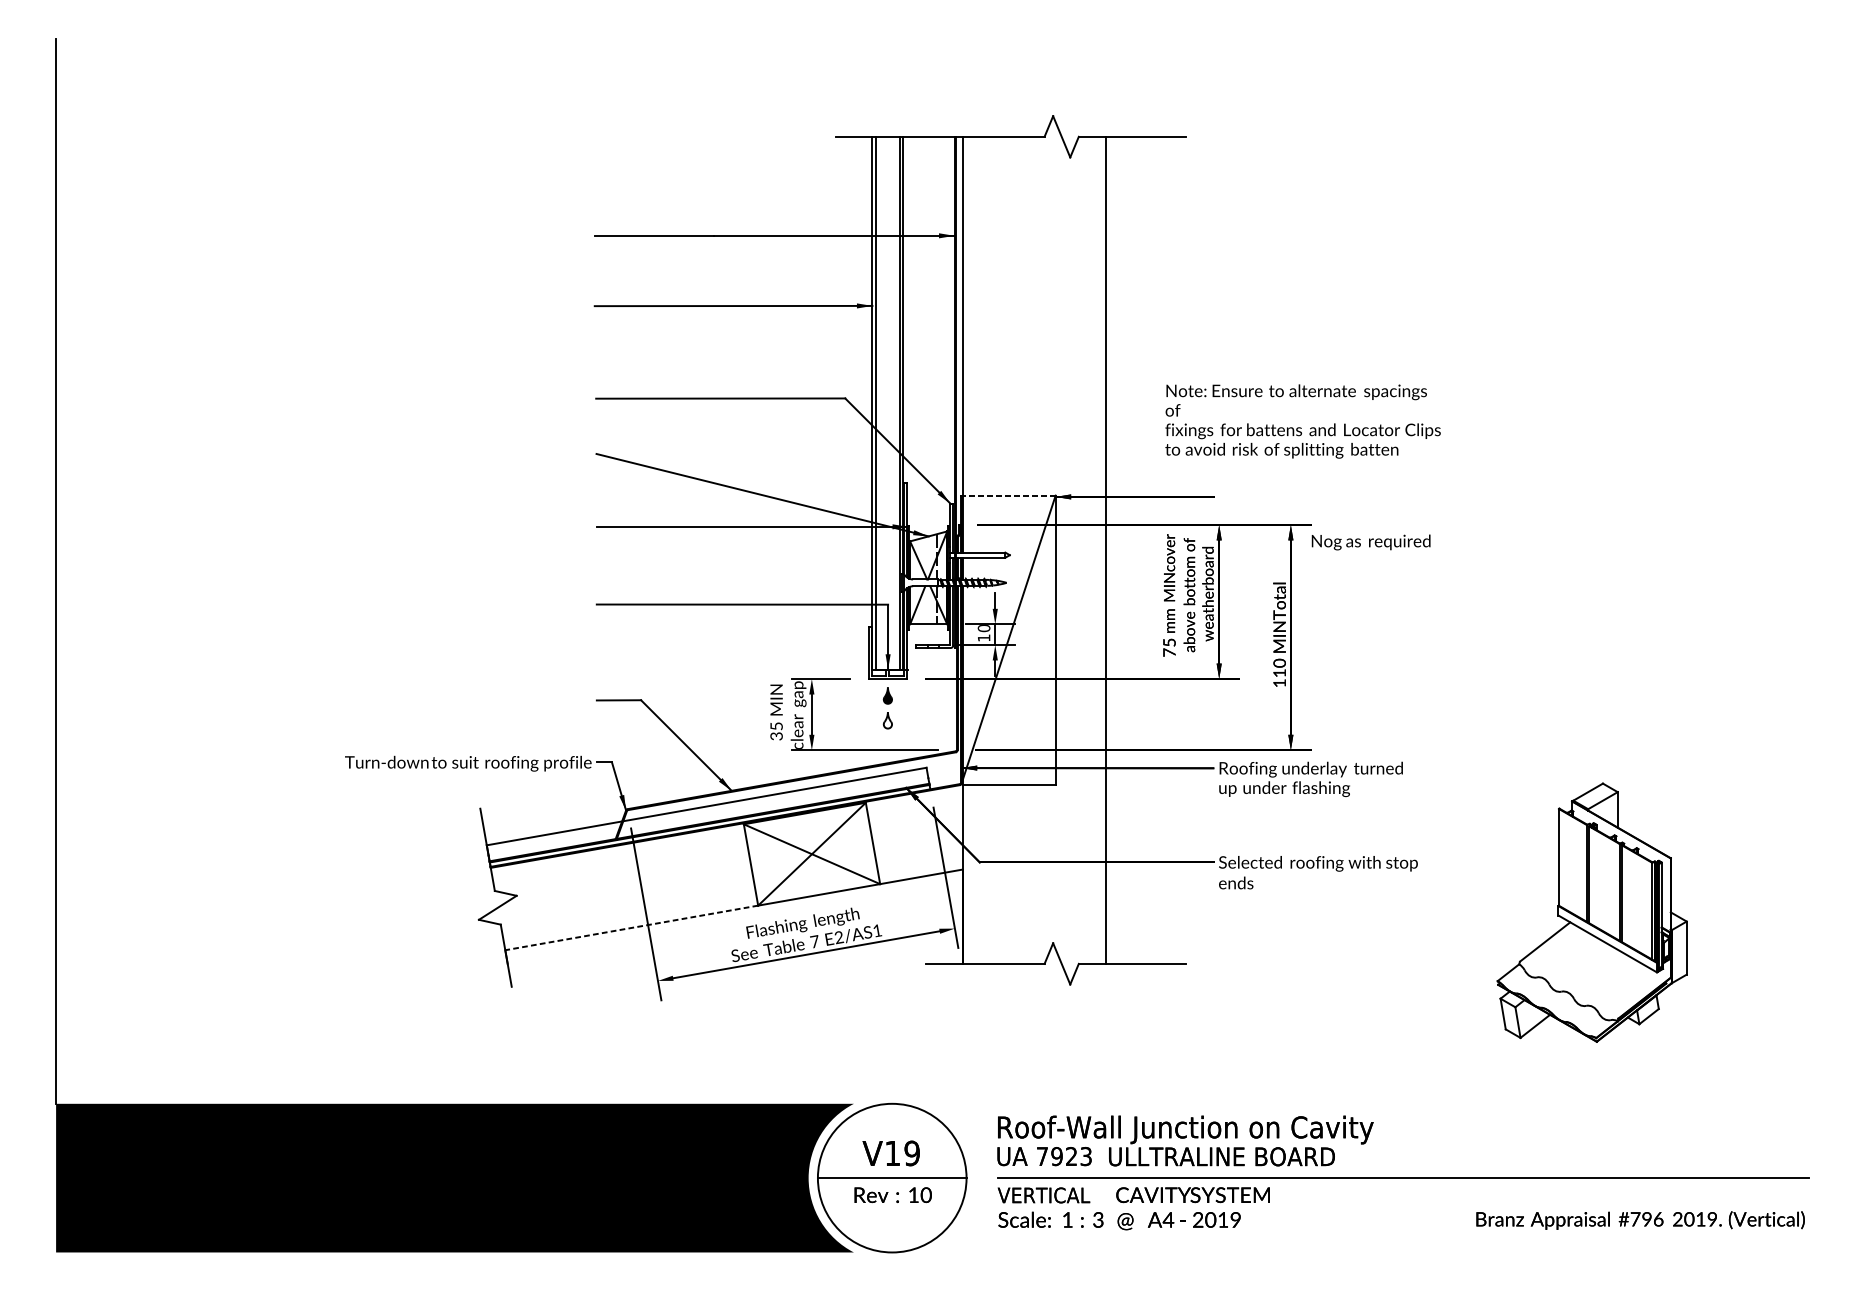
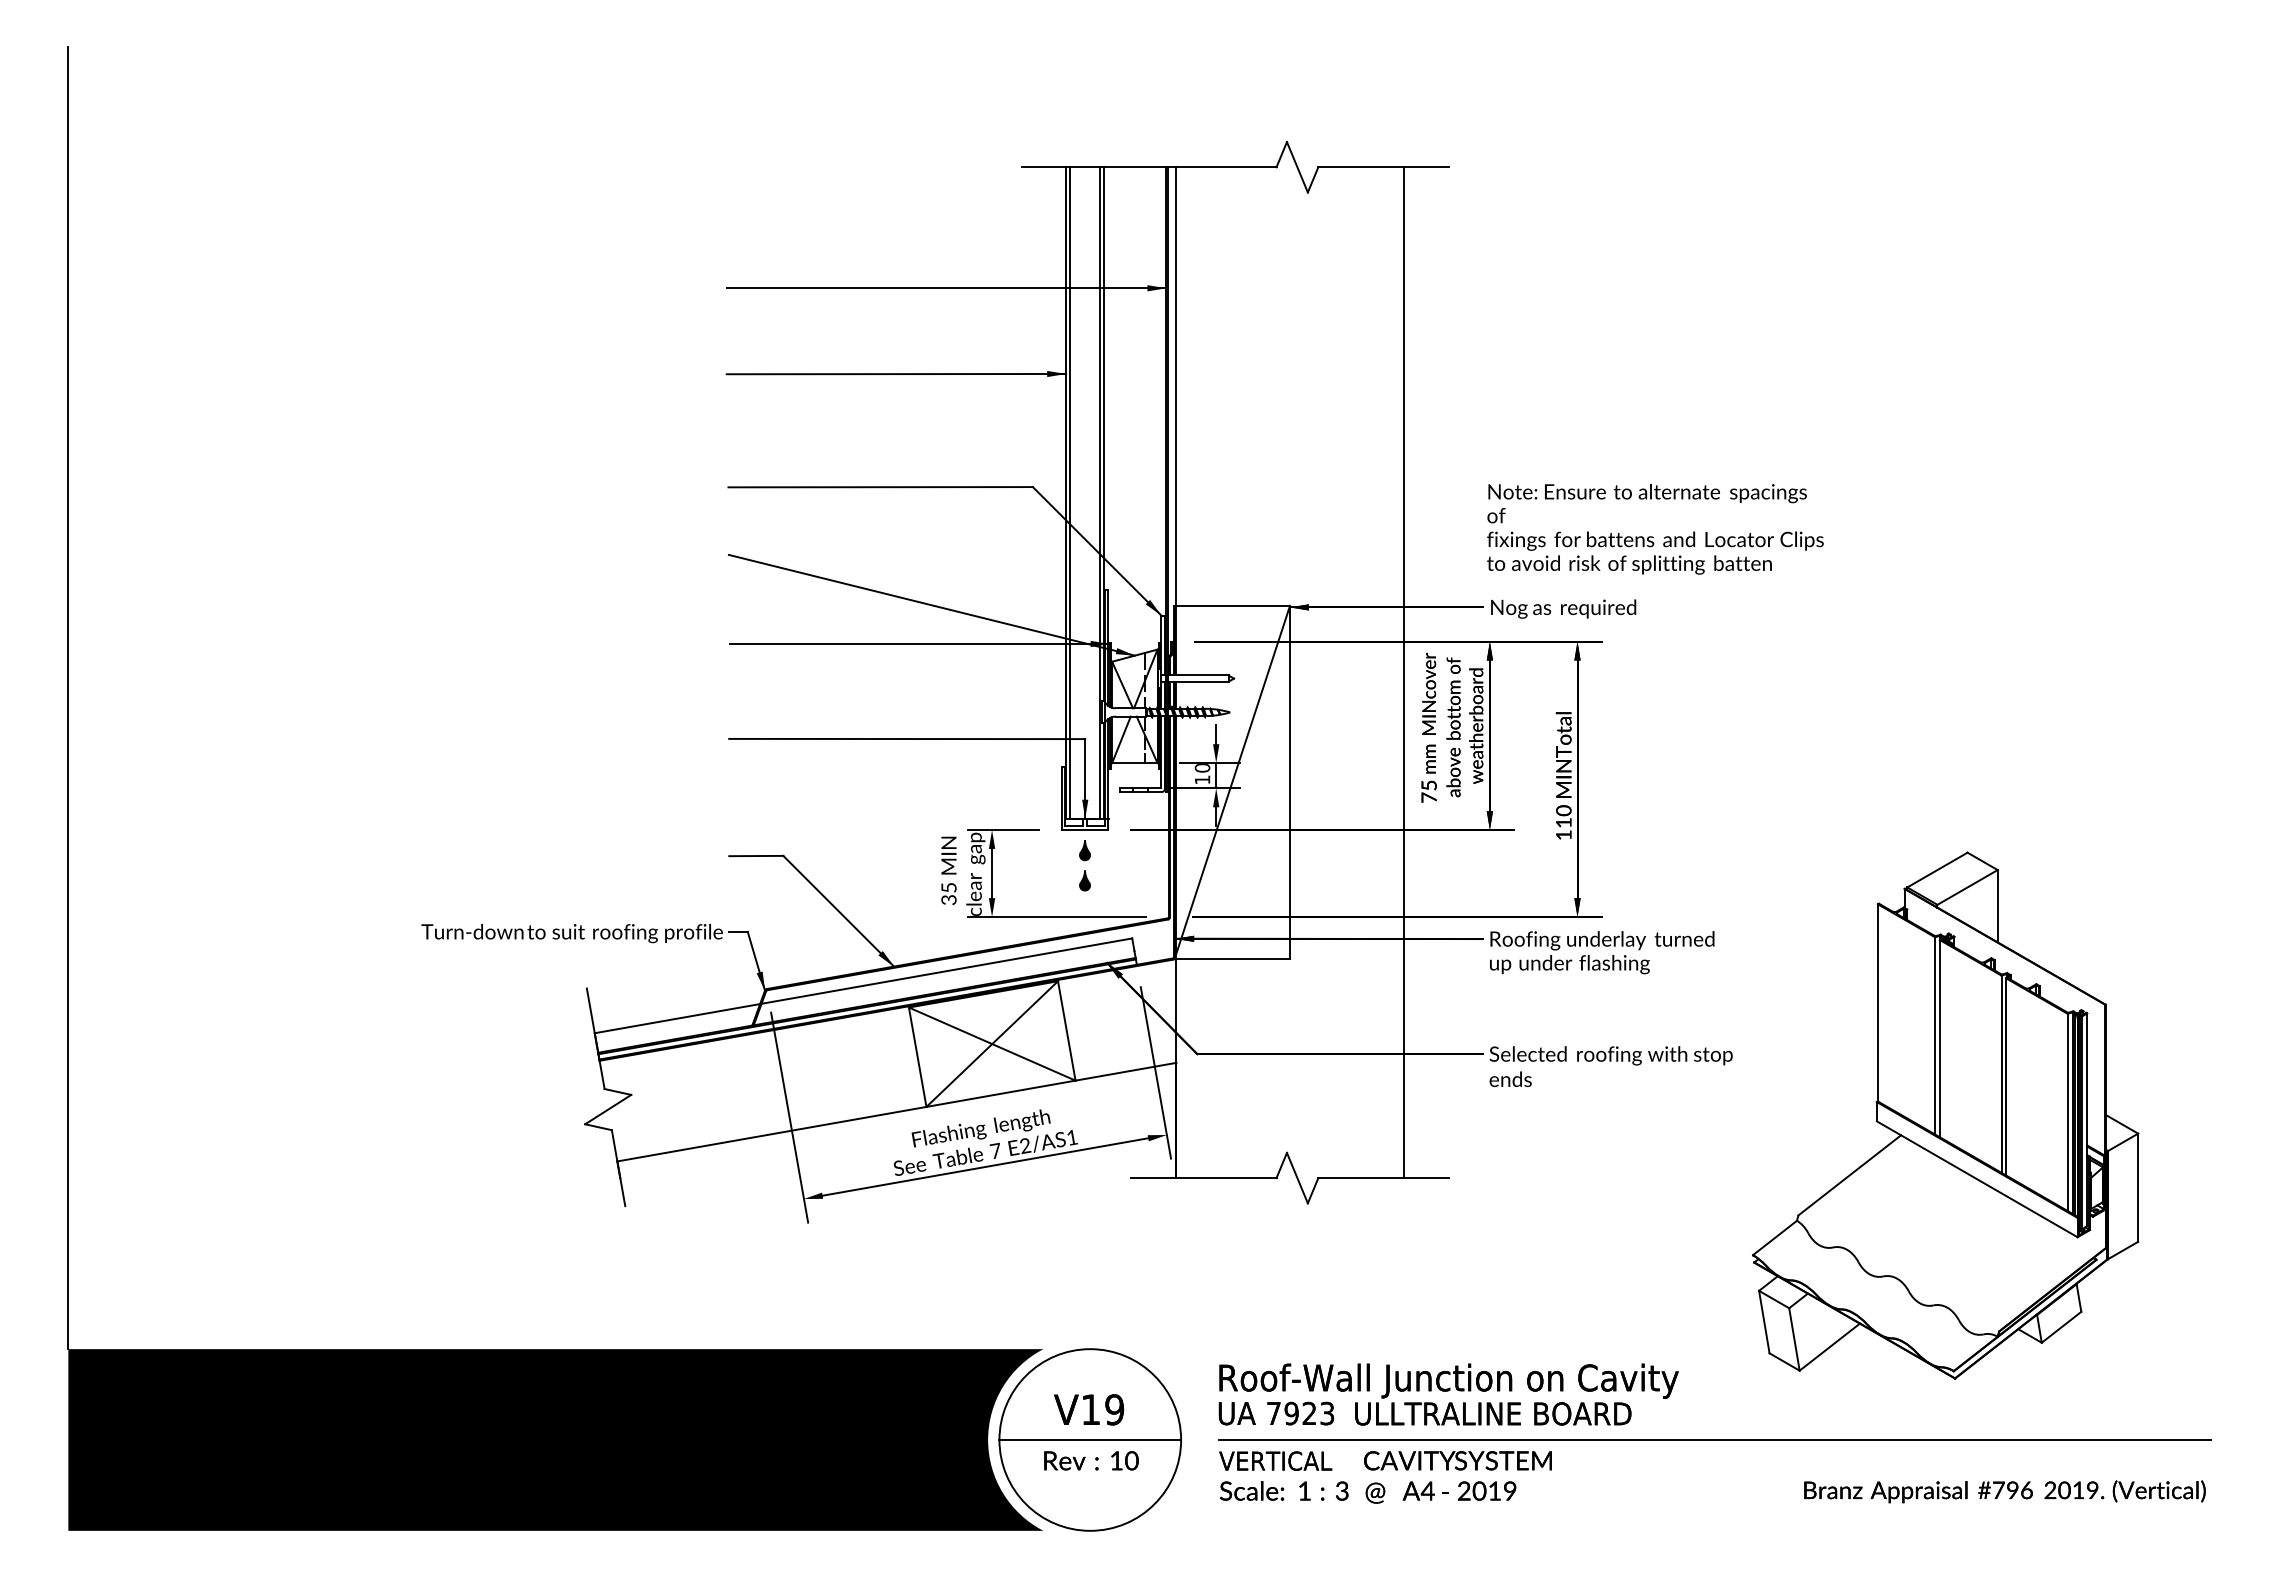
text: (1303, 420) -> (1655, 528), moved
line: (1009, 495) -> (1233, 605), dashed -> solid
text: (1371, 541) -> (1563, 608), moved
line: (1105, 550) -> (1403, 672), moved
fill: (887, 720) -> (1084, 880), added
part: (1591, 912) -> (1945, 1115), size x1.67
line: (631, 928) -> (771, 1134), dashed -> solid

